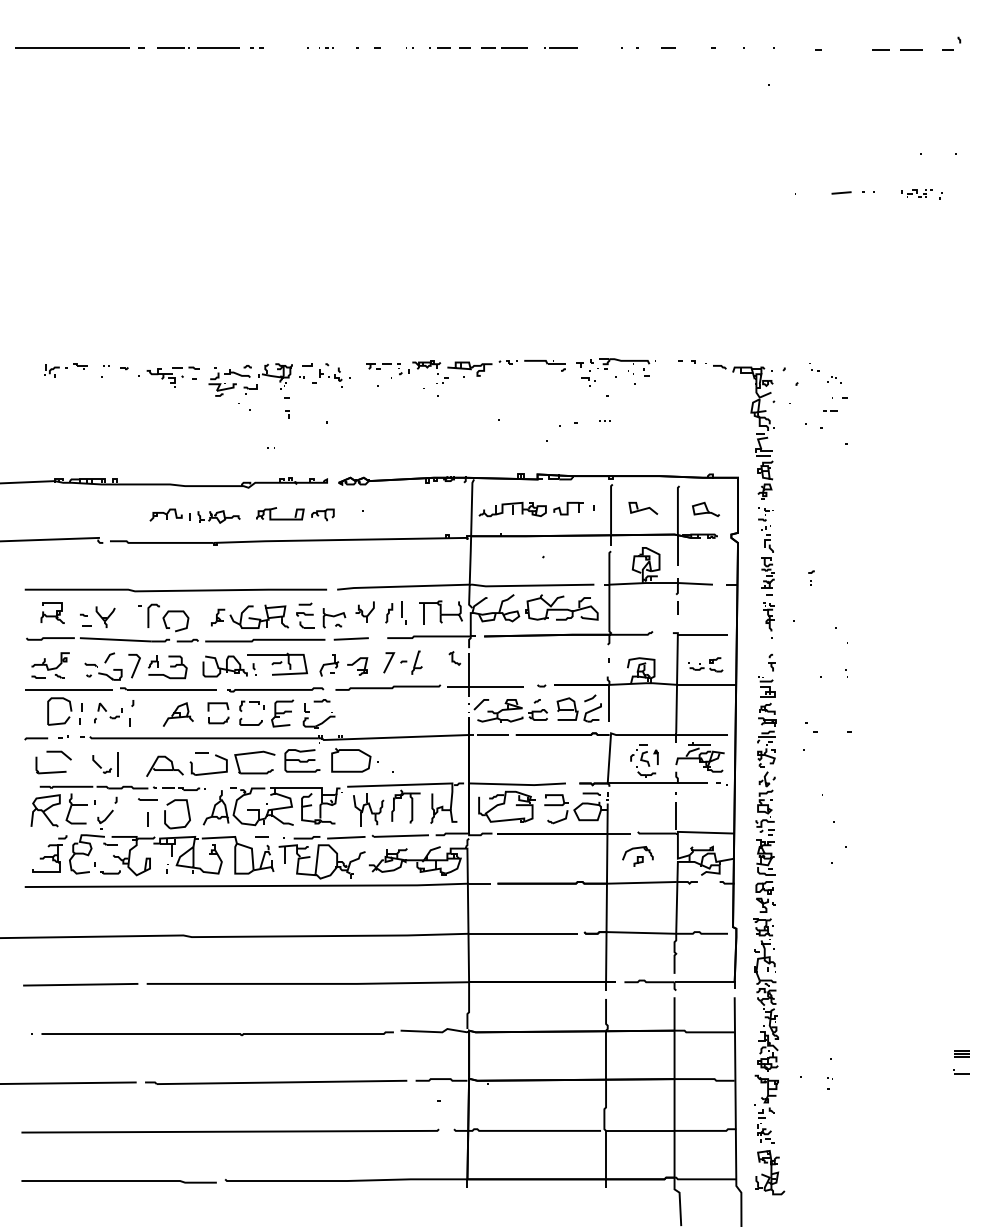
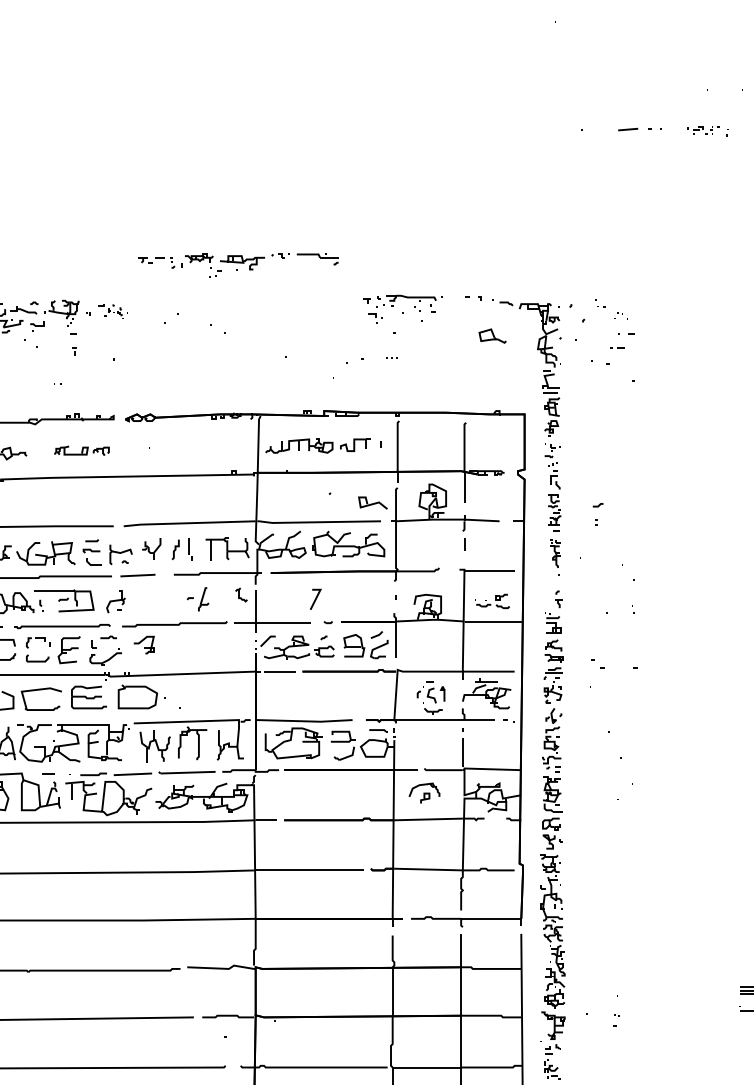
part: (465, 371) -> (238, 265), moved
part: (326, 375) -> (113, 312), size x0.6
curve: (643, 508) -> (373, 503), moved
part: (705, 509) -> (492, 336), moved
part: (295, 514) -> (82, 451), size x0.7
part: (811, 577) -> (598, 514), size x1.6
line: (389, 662) -> (316, 599), moved
part: (357, 666) -> (144, 645), moved

